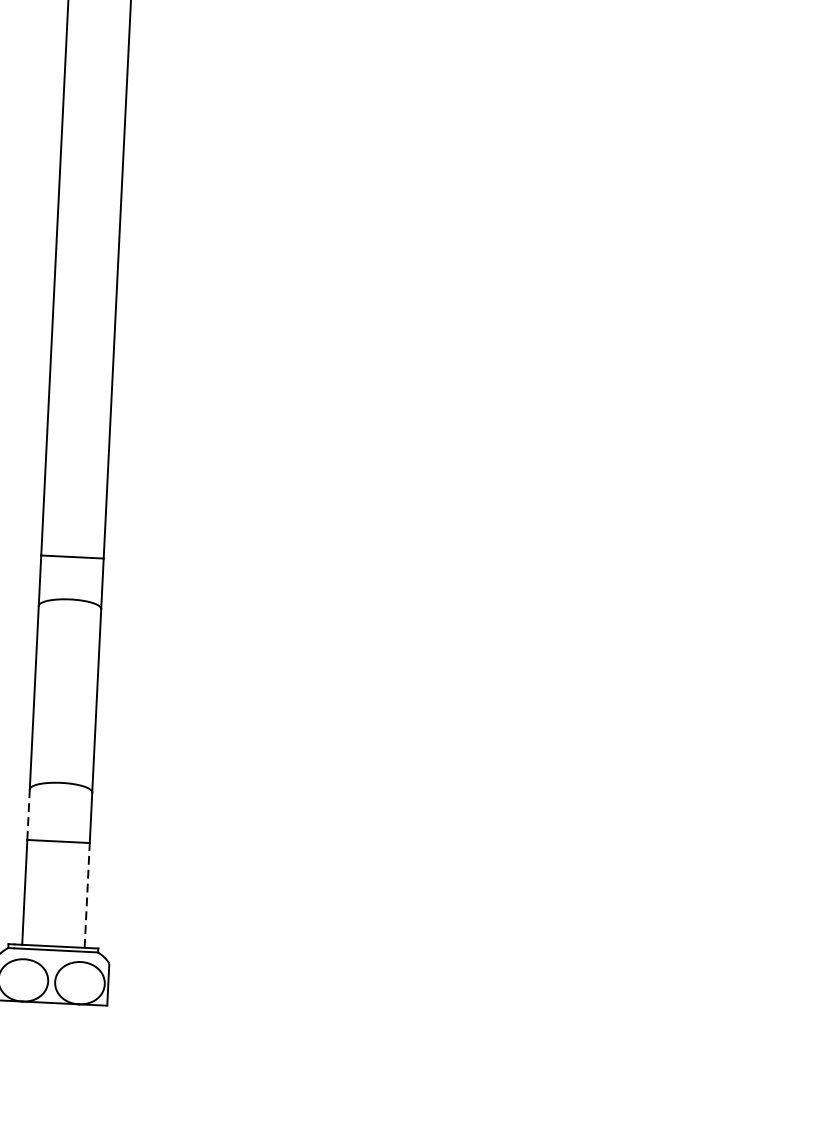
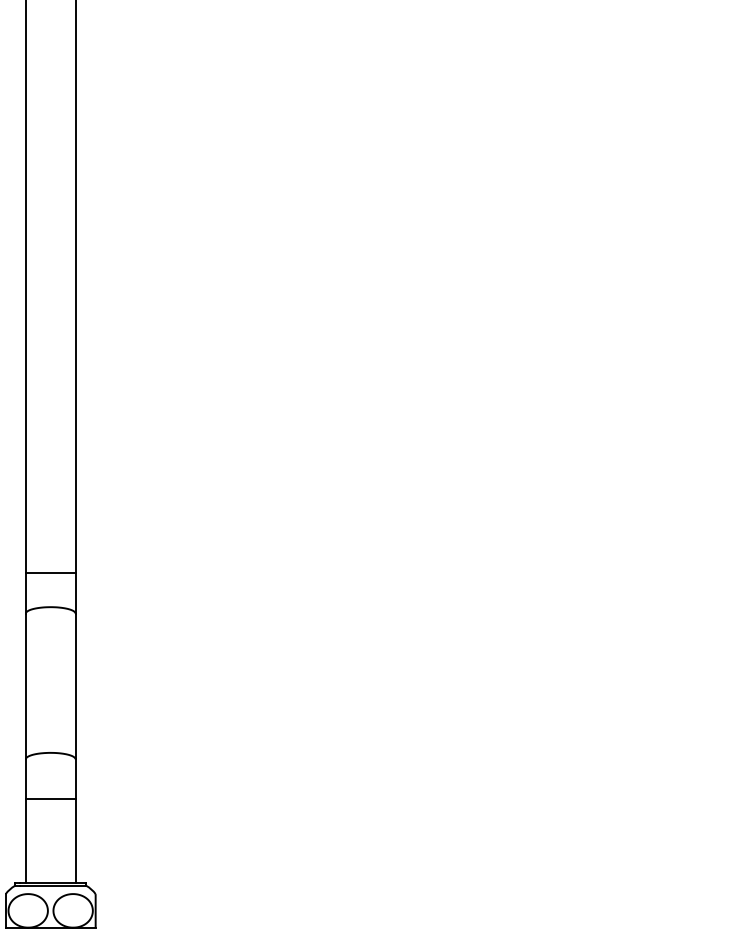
line: (28, 814) -> (25, 779), dashed -> solid
line: (87, 896) -> (75, 841), dashed -> solid

